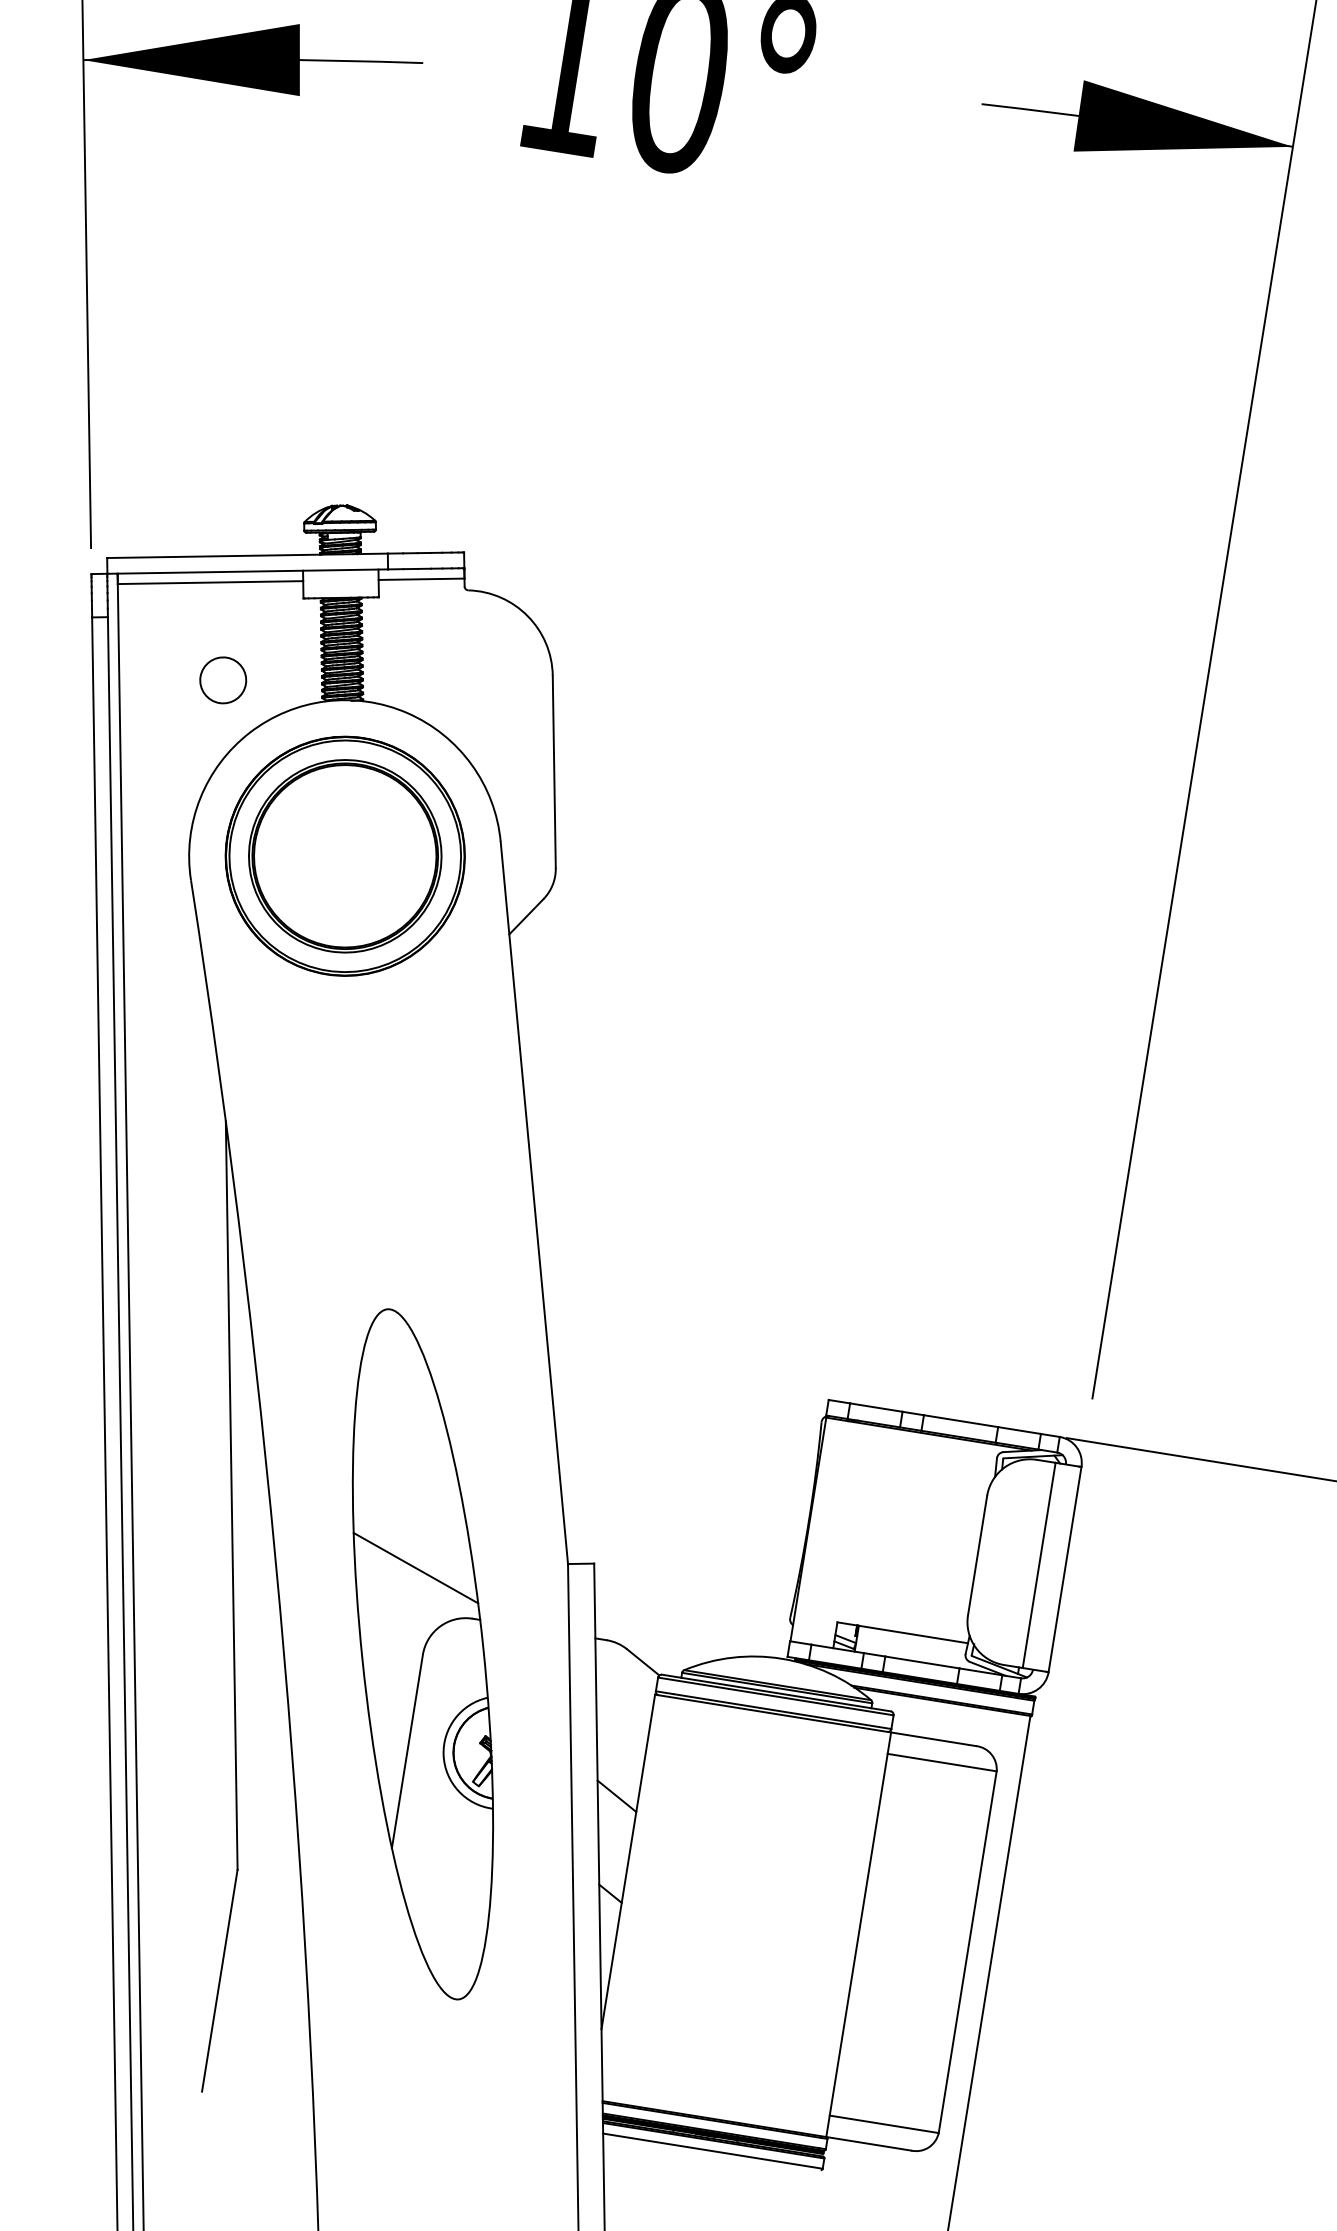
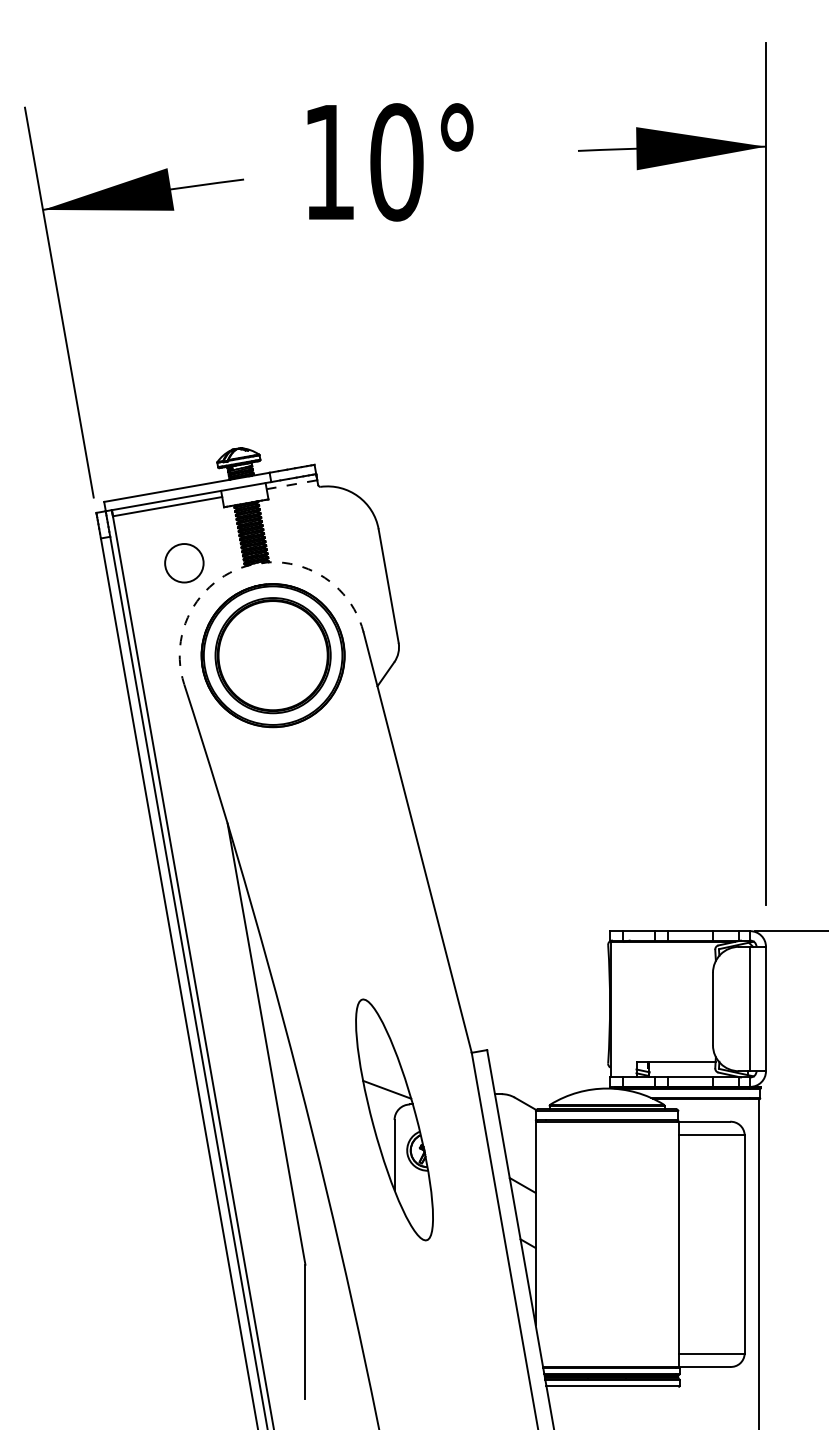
line: (422, 579) -> (292, 484), solid -> dashed
circle: (223, 680) -> (184, 563), size x1.4
arc: (326, 700) -> (247, 565), solid -> dashed
part: (422, 1653) -> (394, 1119), size x0.6

